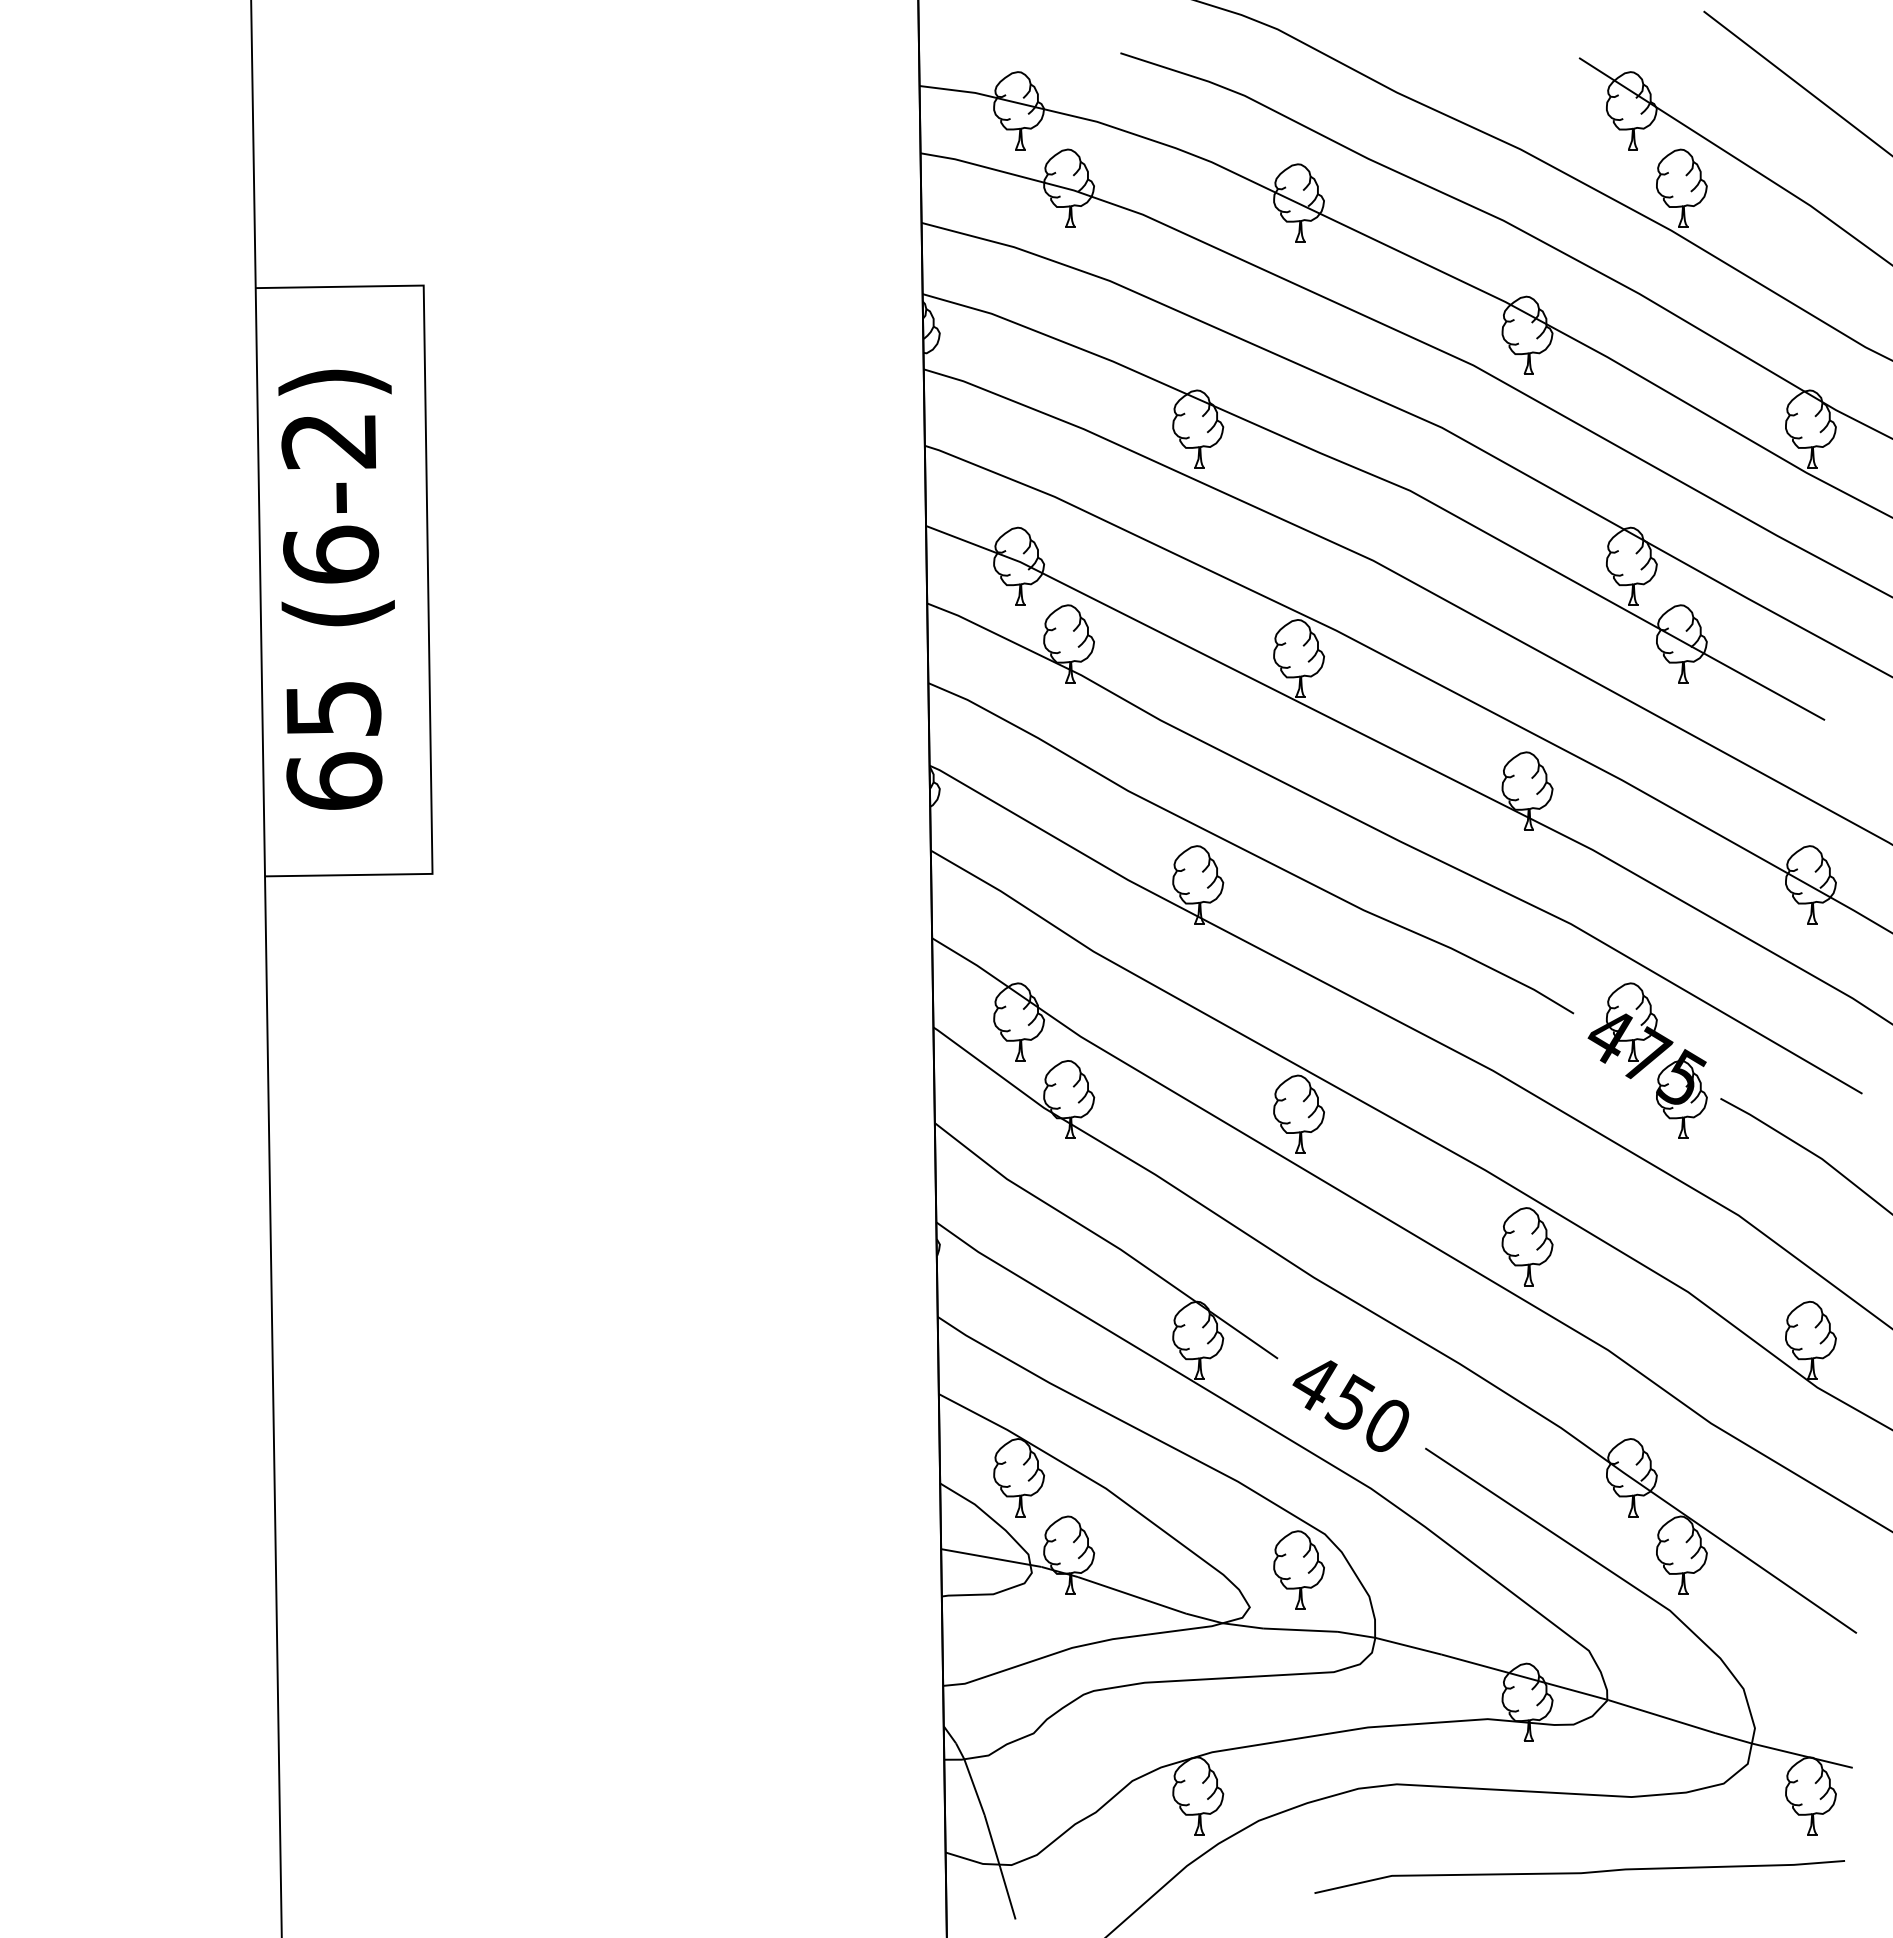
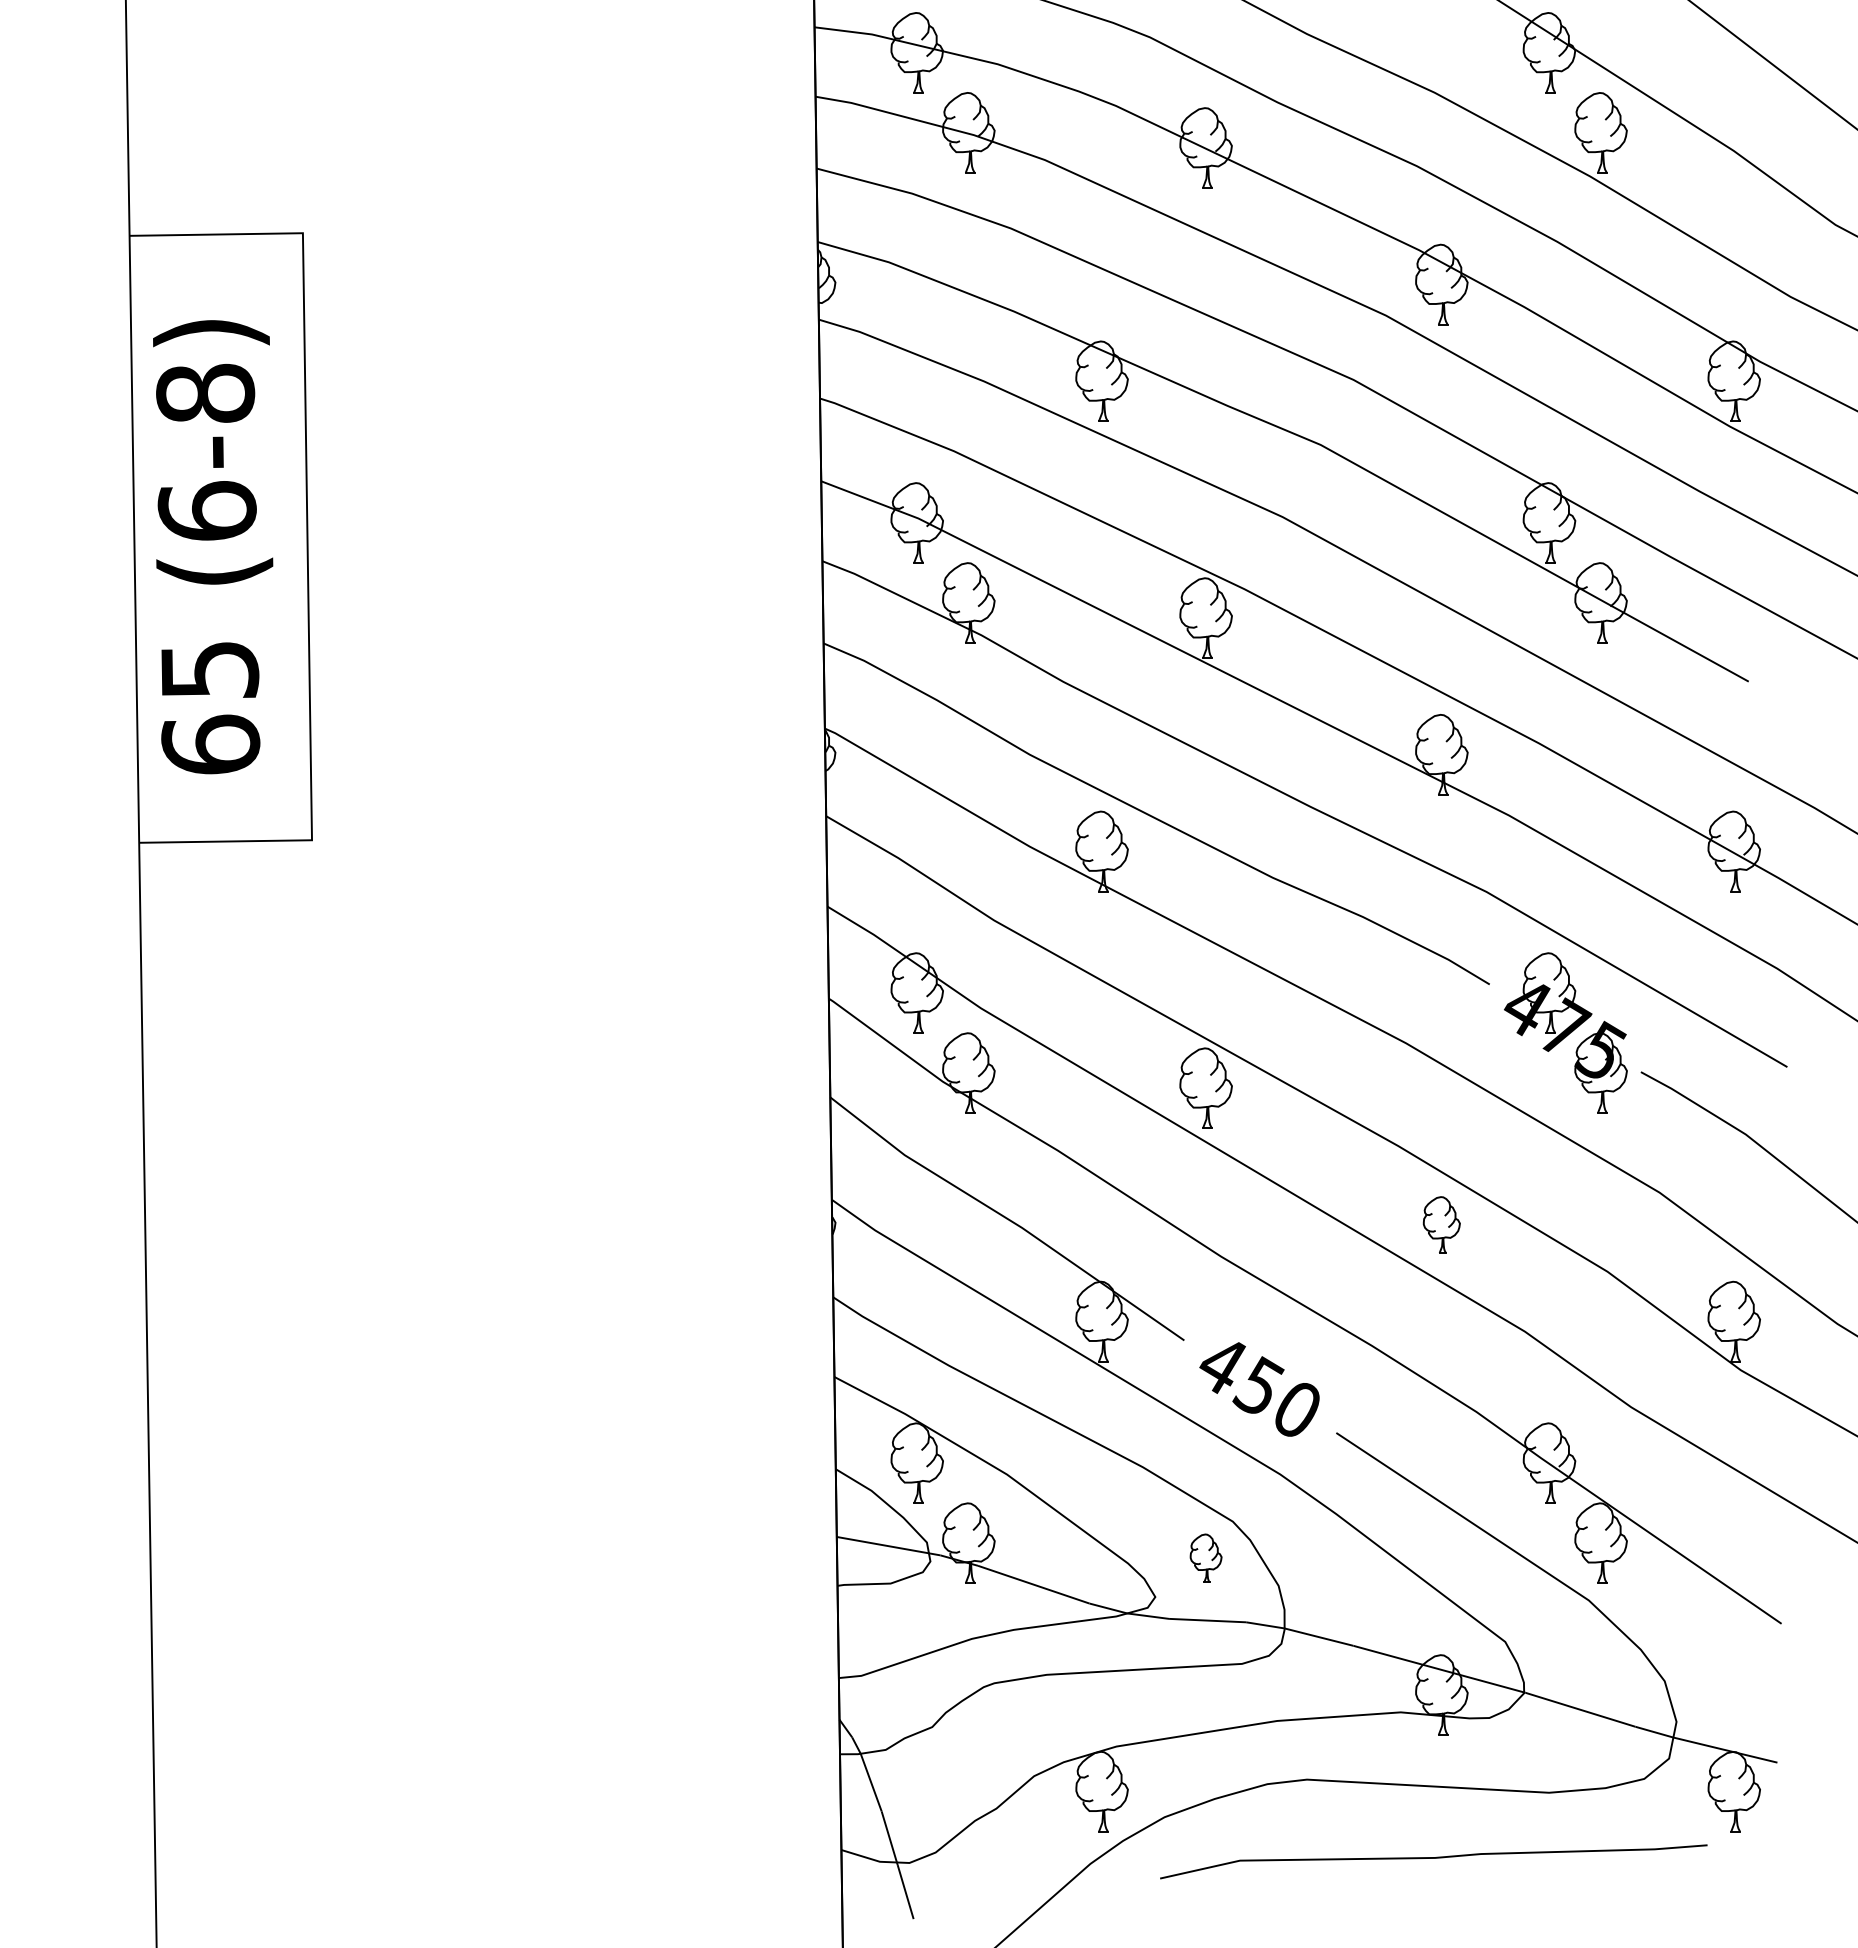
text: (329, 440) -> (205, 393), (6-2) -> (6-8)
part: (1527, 1246) -> (1441, 1224), size x0.7
part: (1298, 1569) -> (1205, 1557), size x0.6
curve: (1579, 1874) -> (1433, 1859), moved

